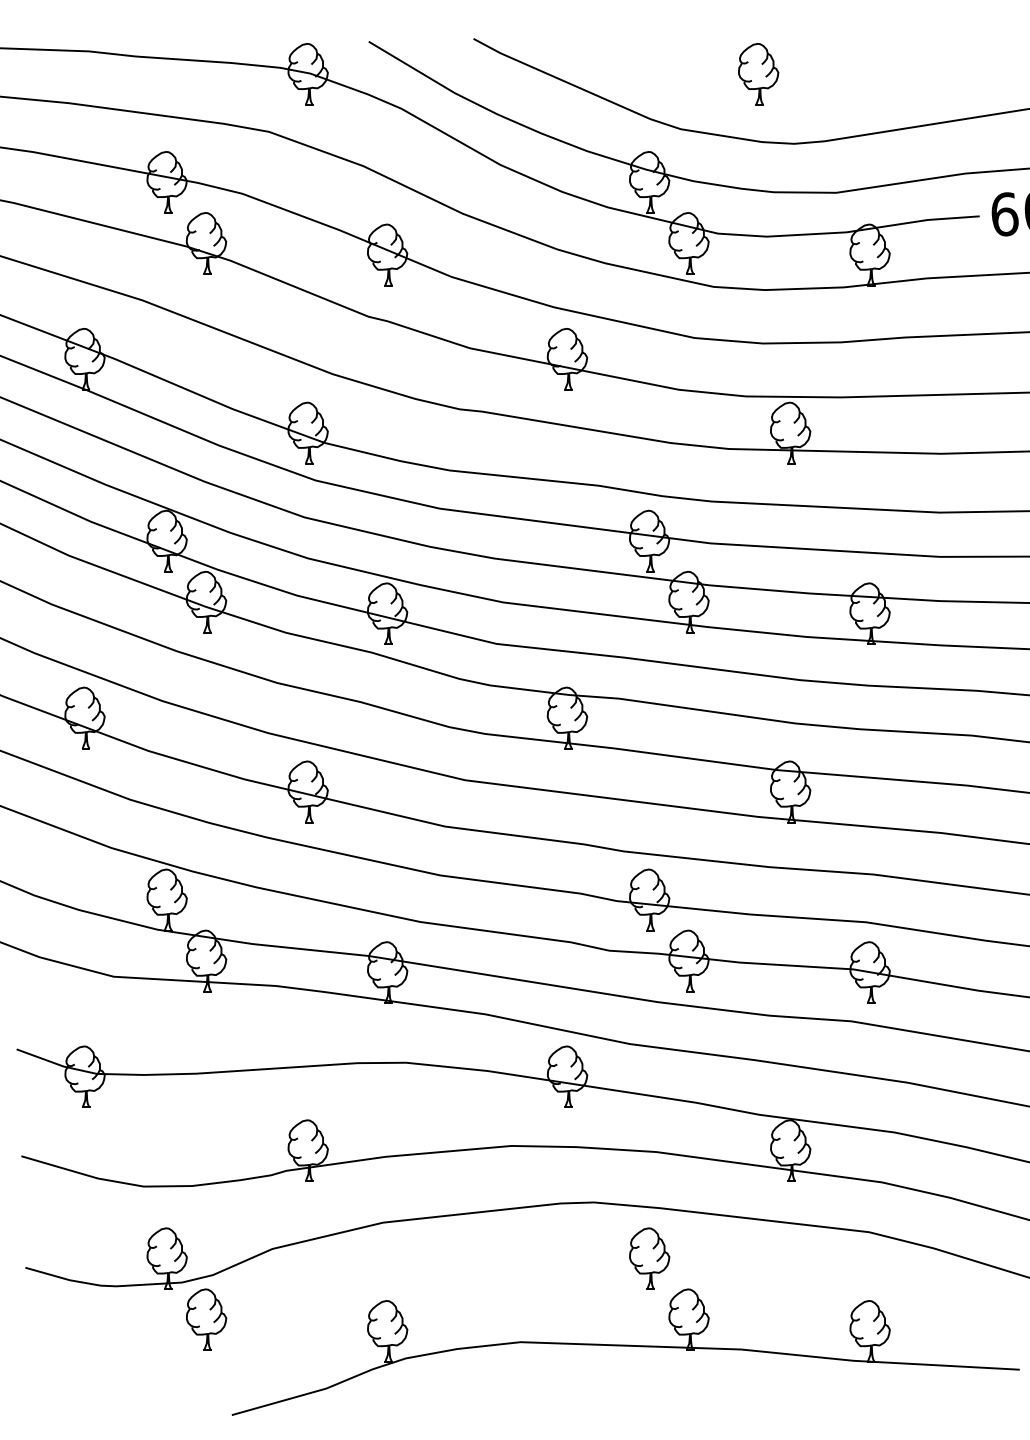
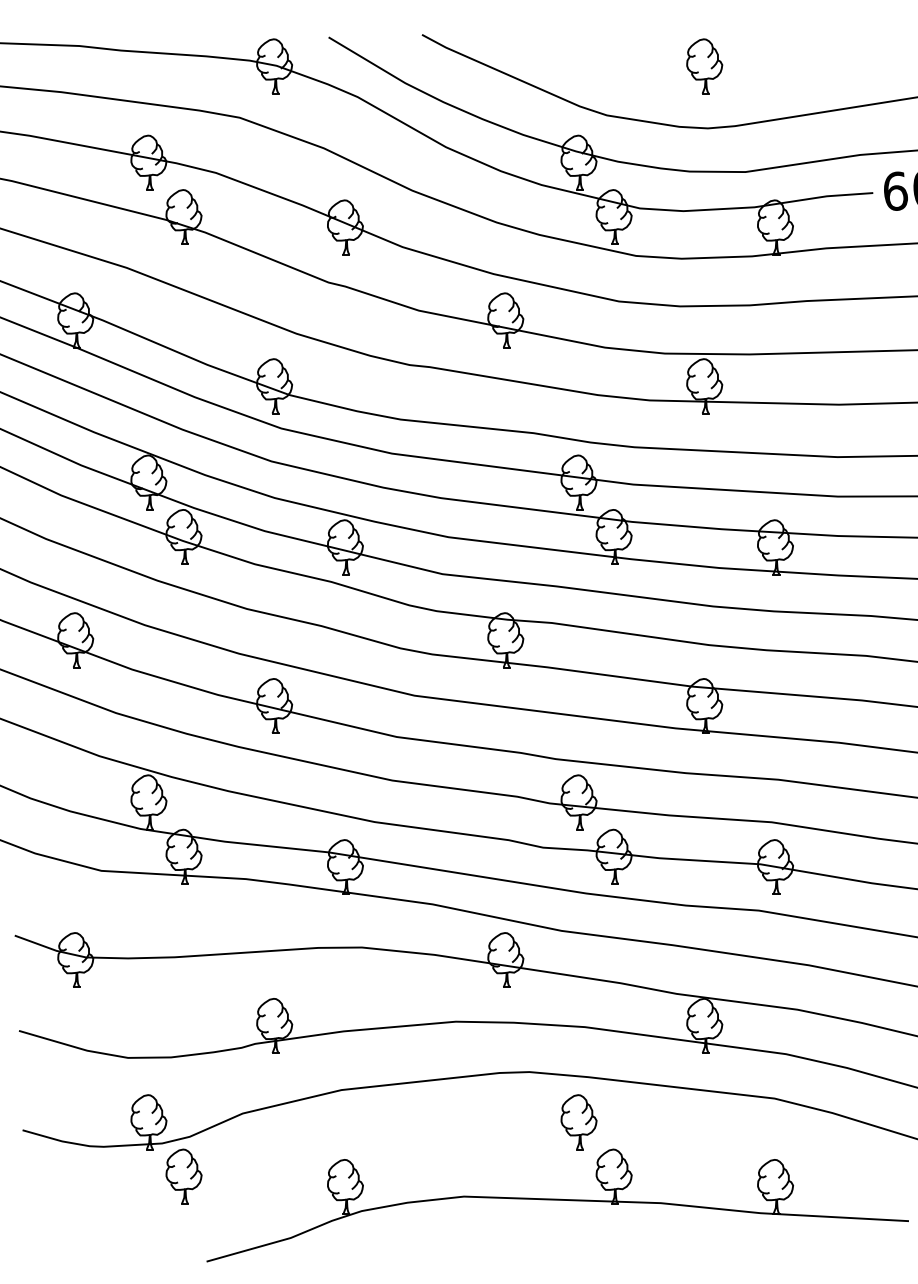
part: (758, 74) -> (704, 66), moved

